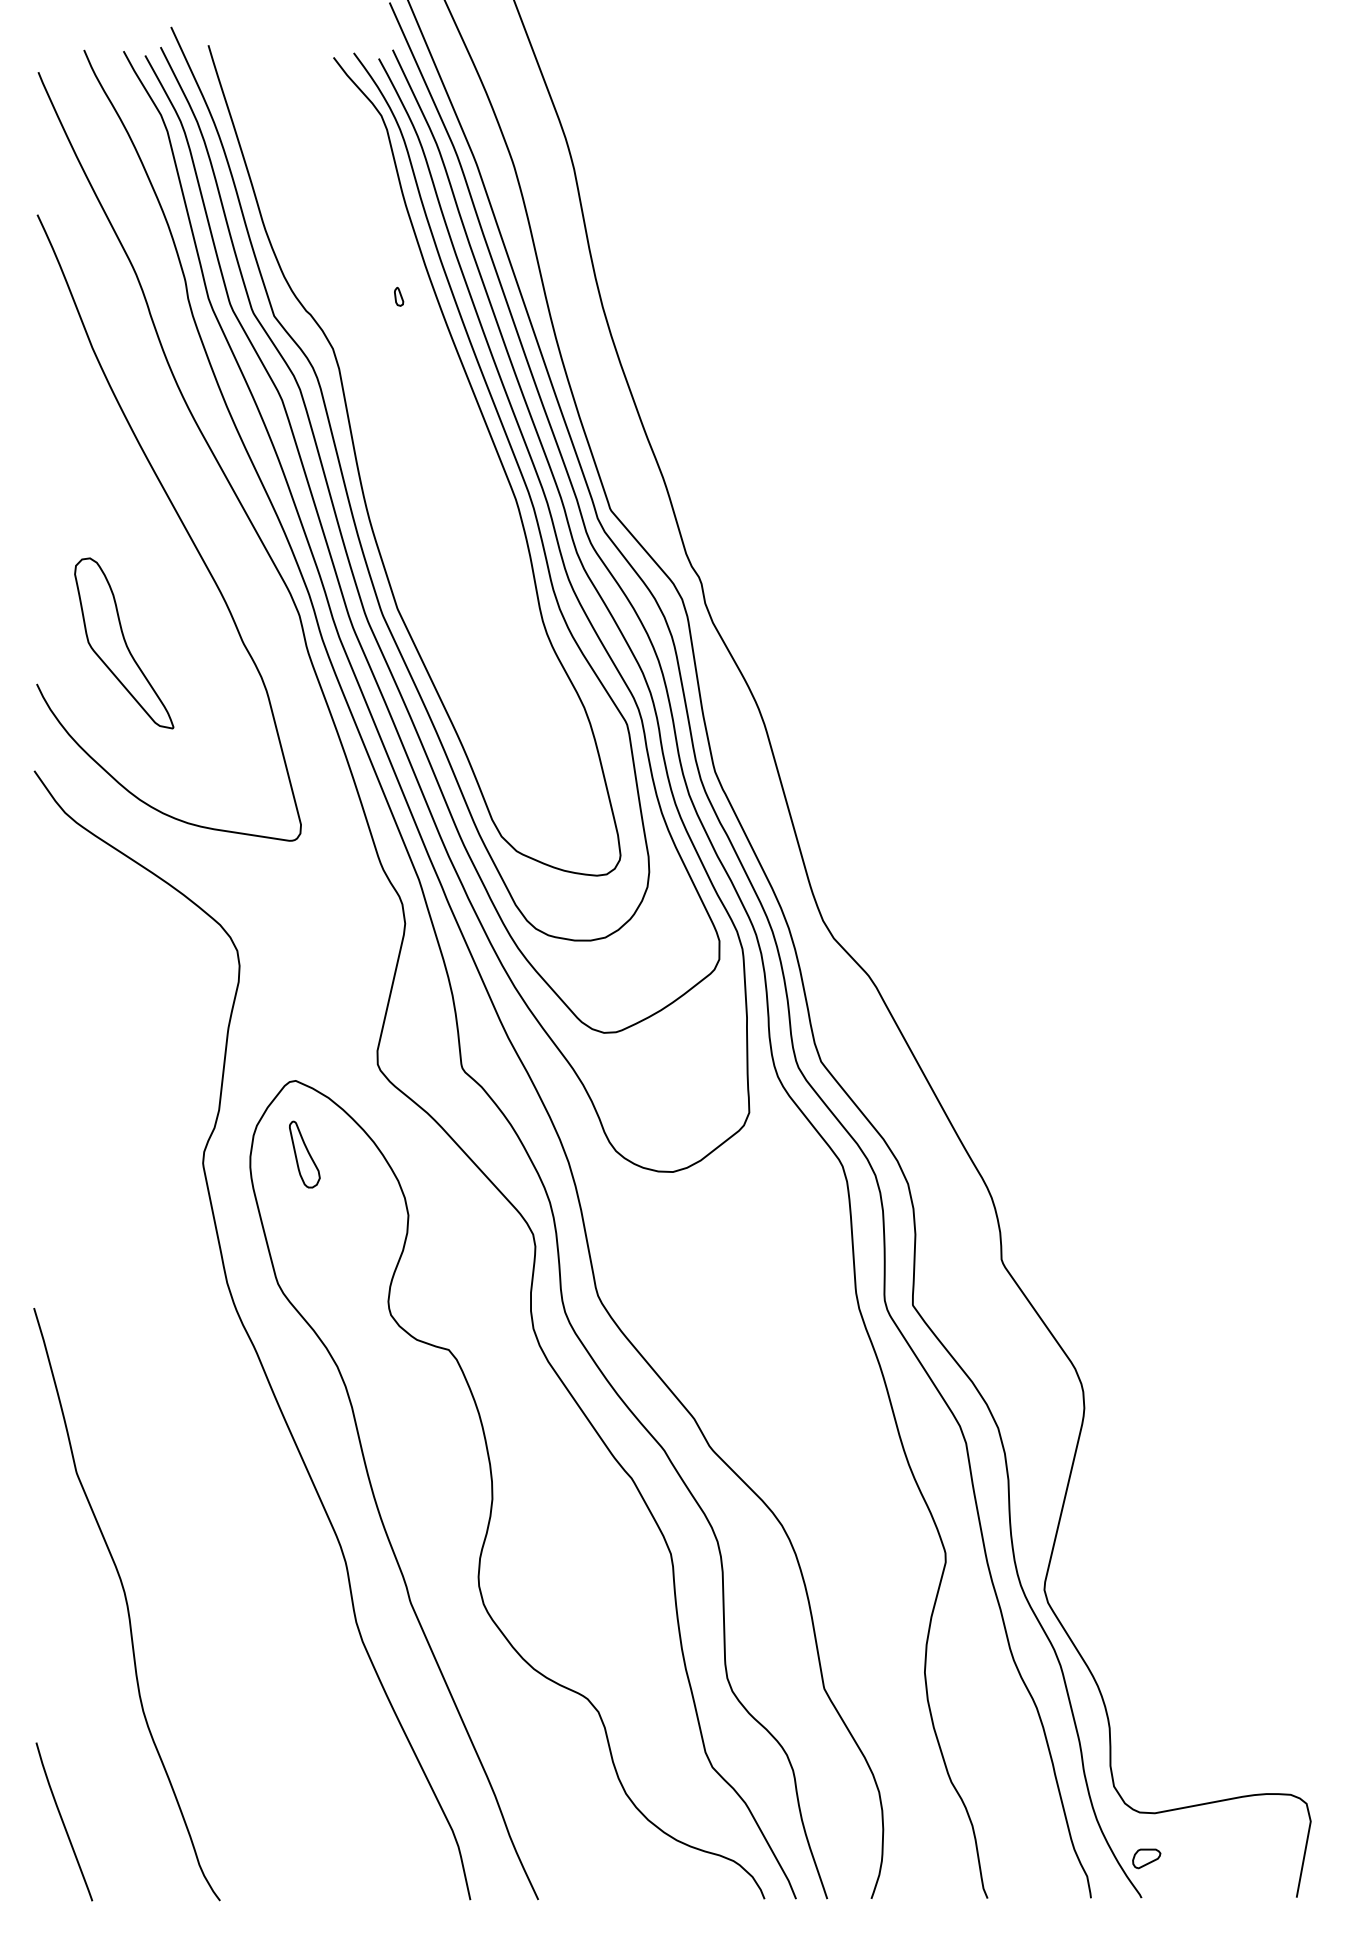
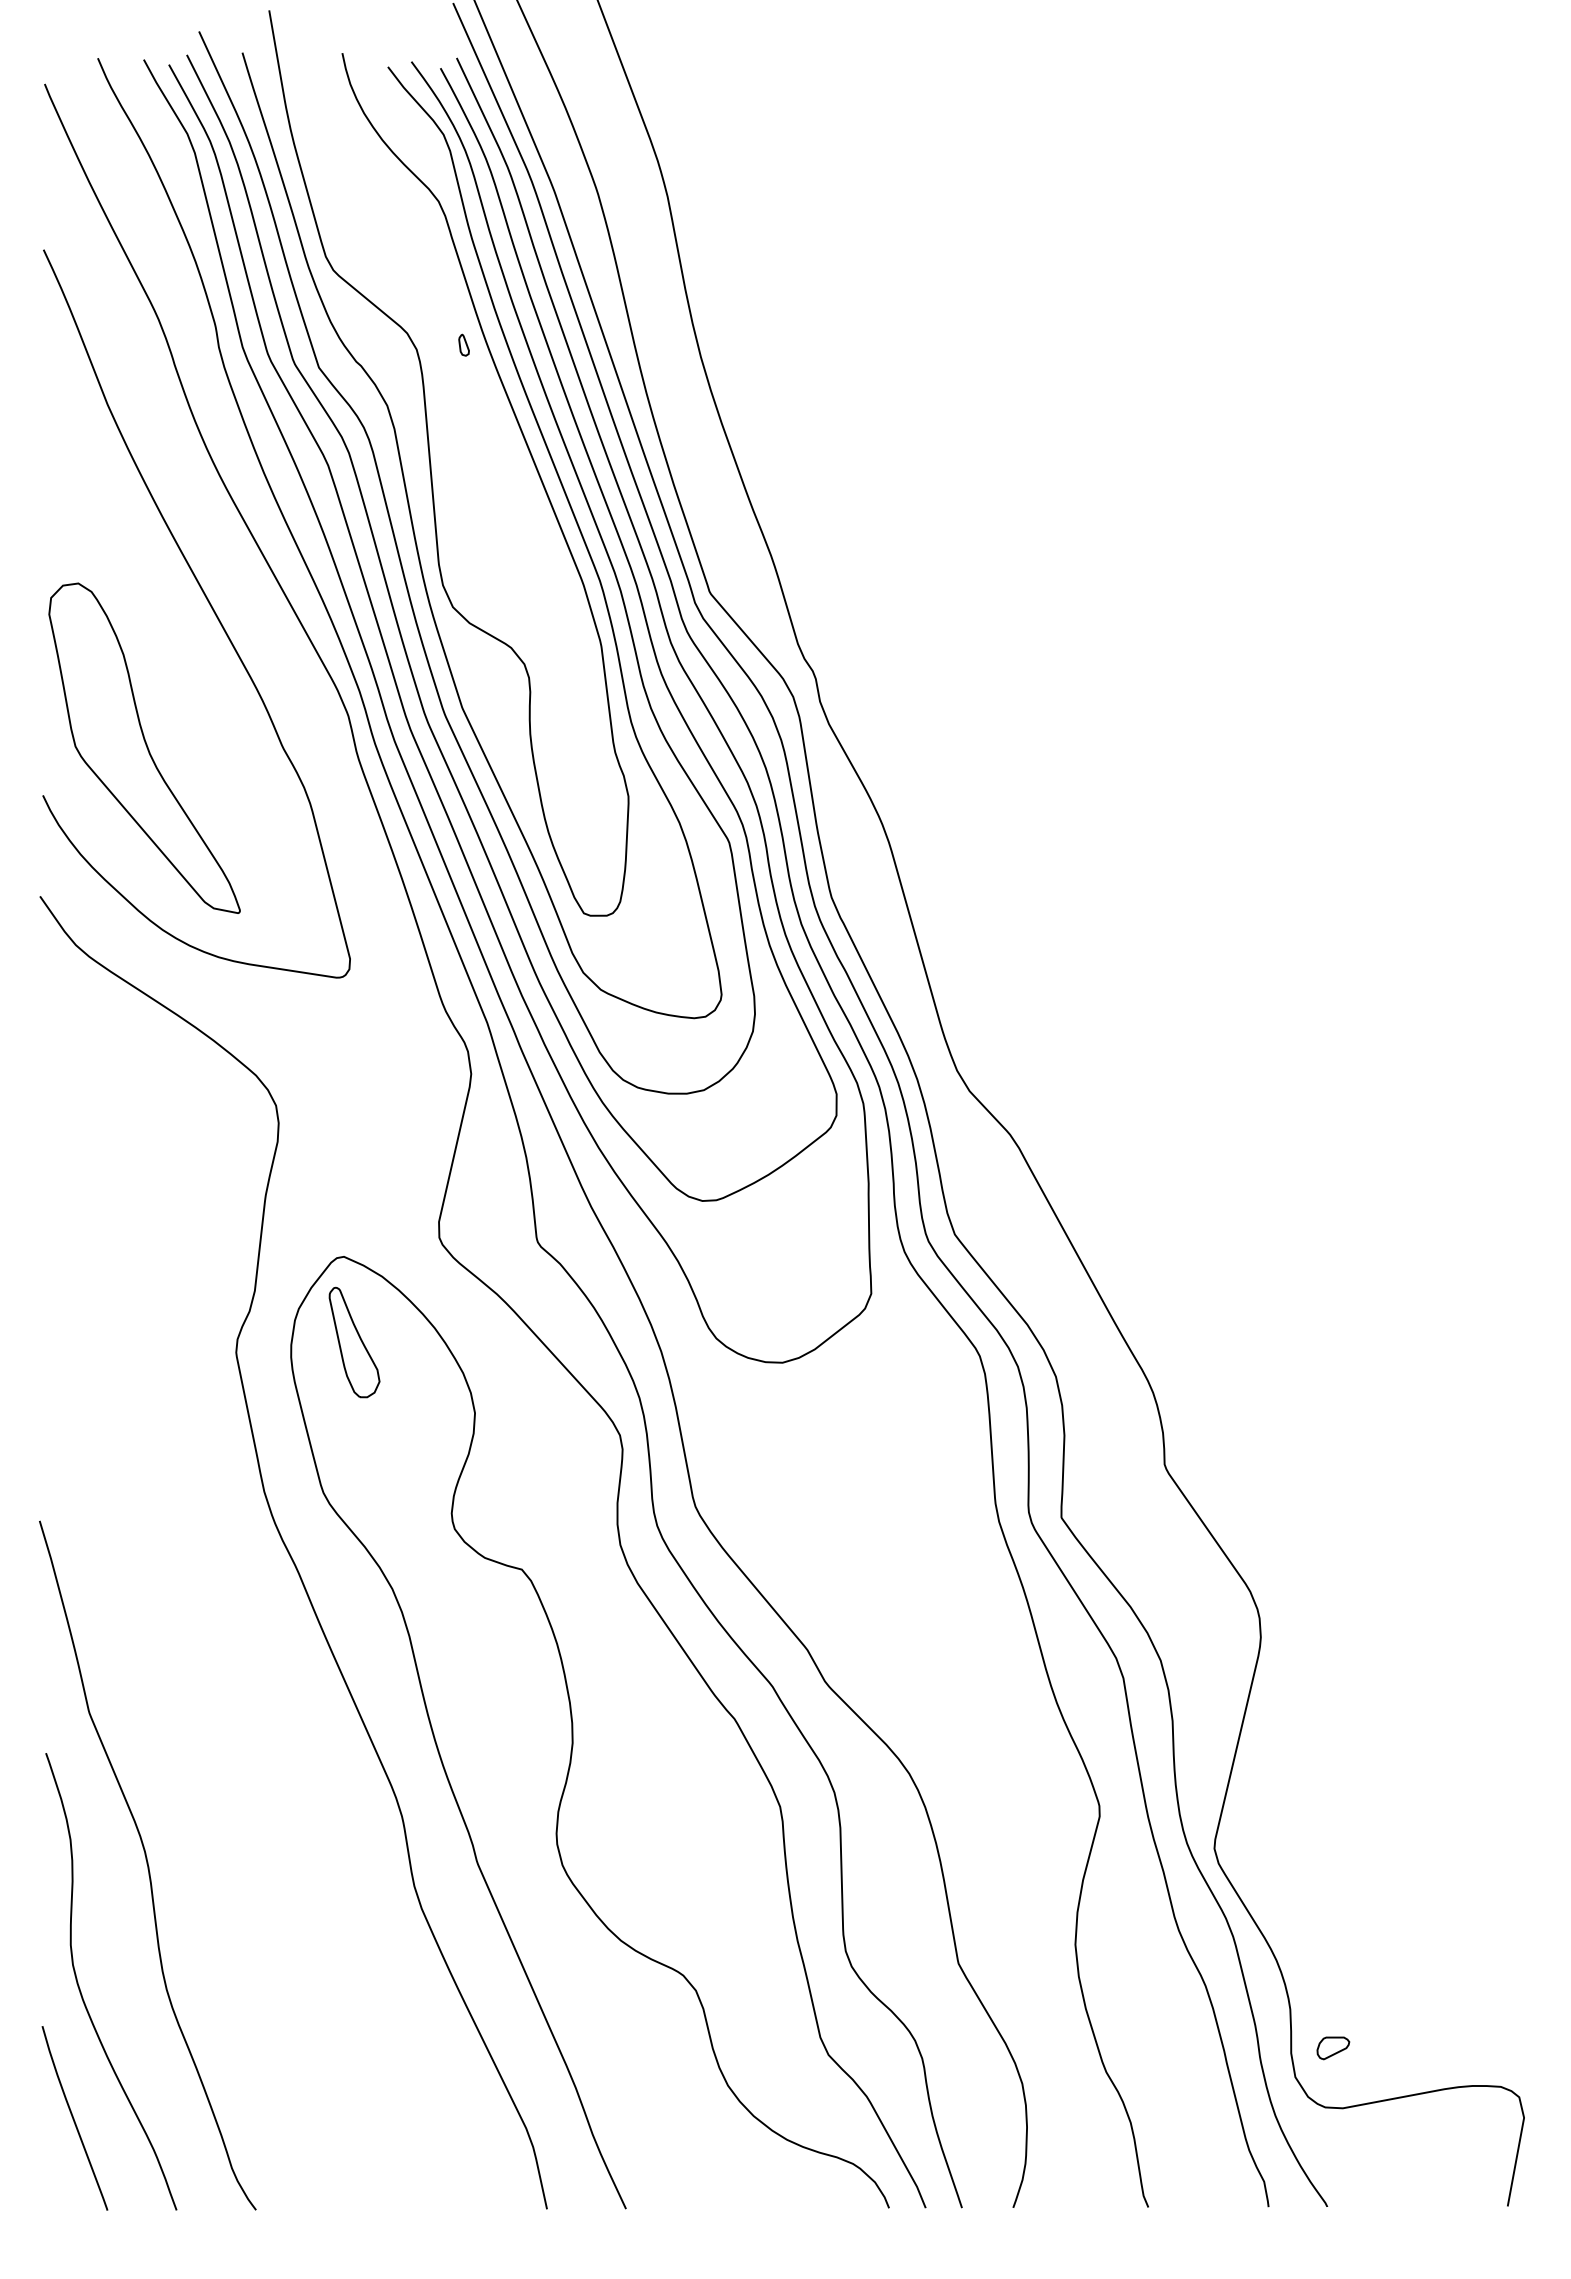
curve: (371, 398) -> (431, 463), added
part: (124, 642) -> (144, 747), size x1.67
part: (304, 1154) -> (354, 1342), size x1.43
curve: (69, 1712) -> (81, 1991), added
part: (1146, 1859) -> (1333, 2048), moved

